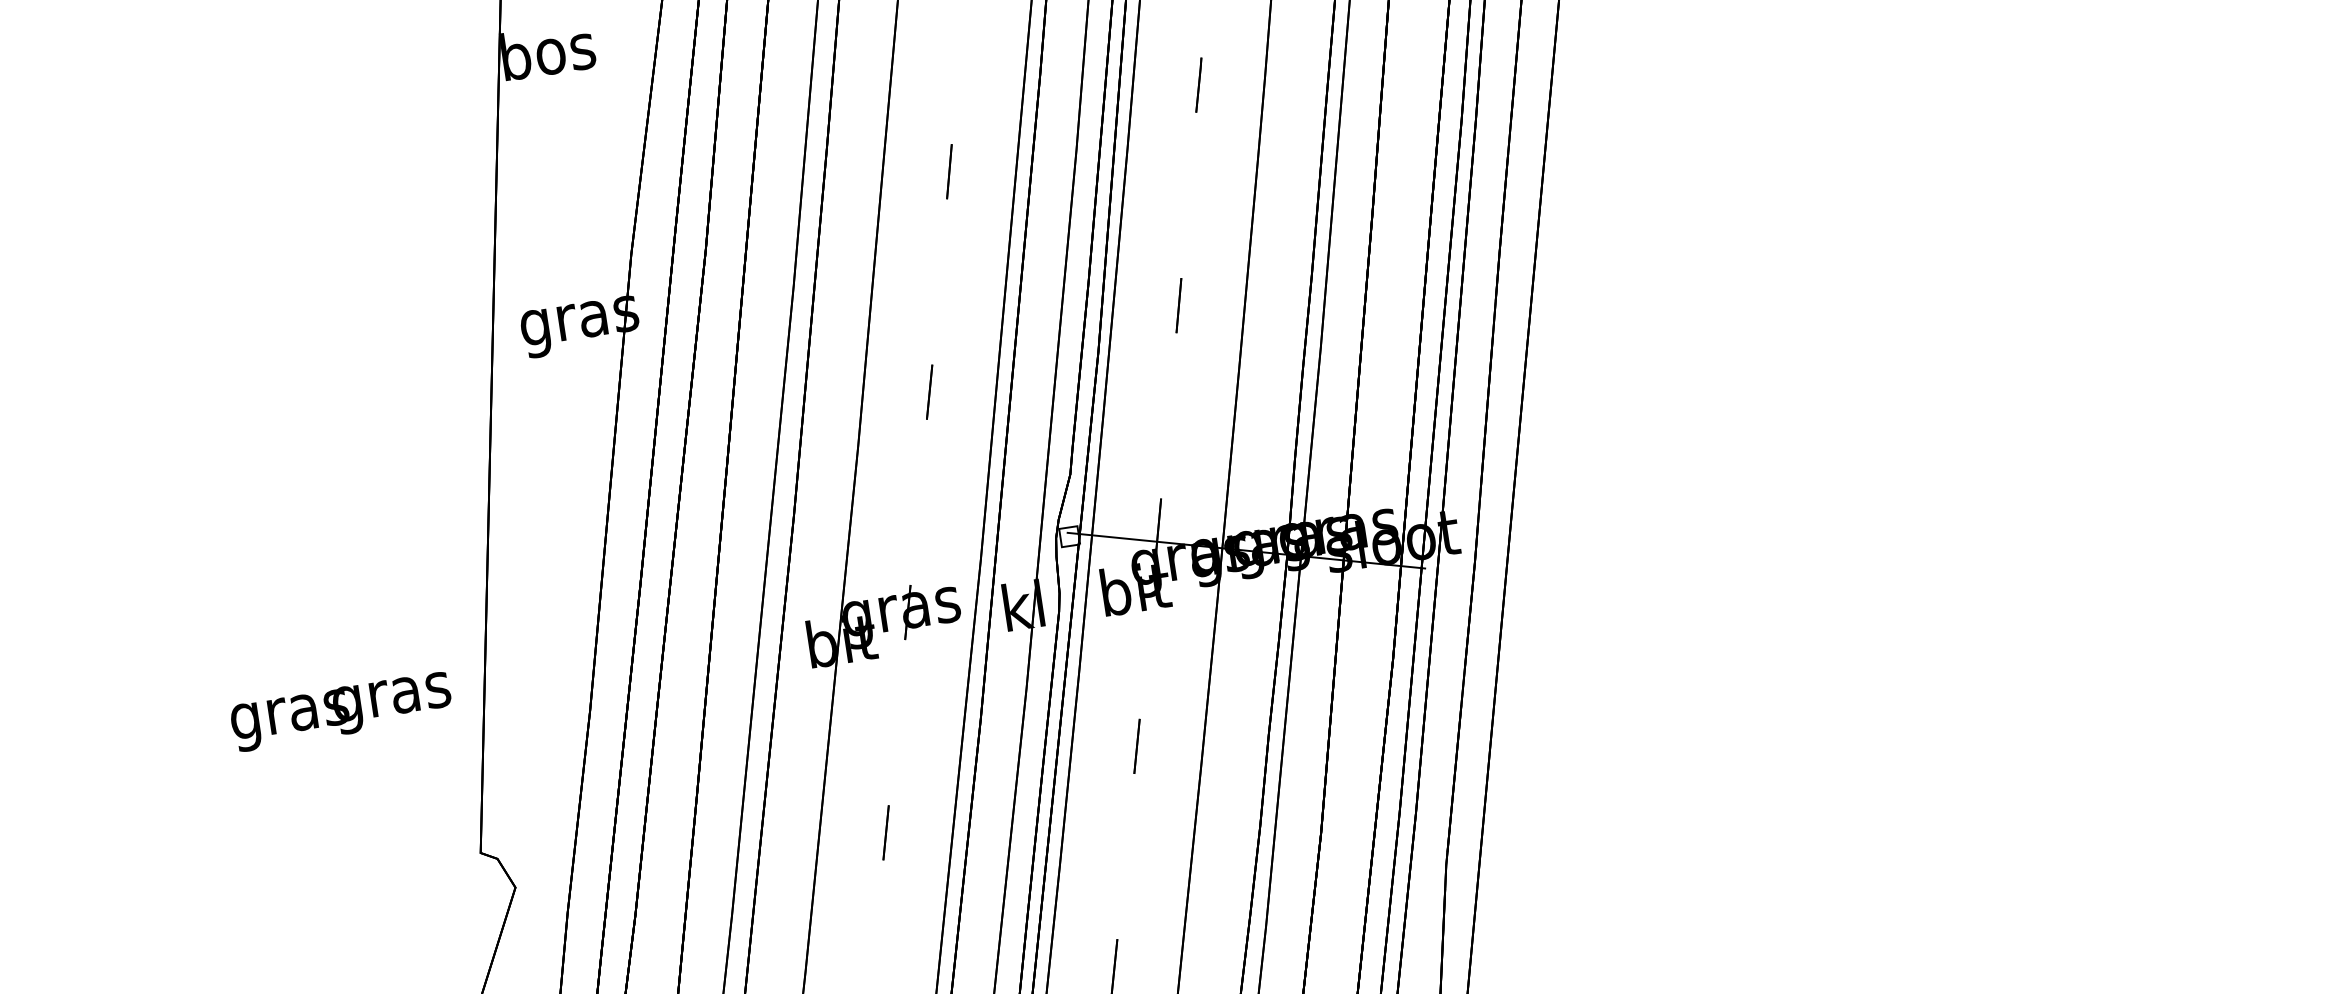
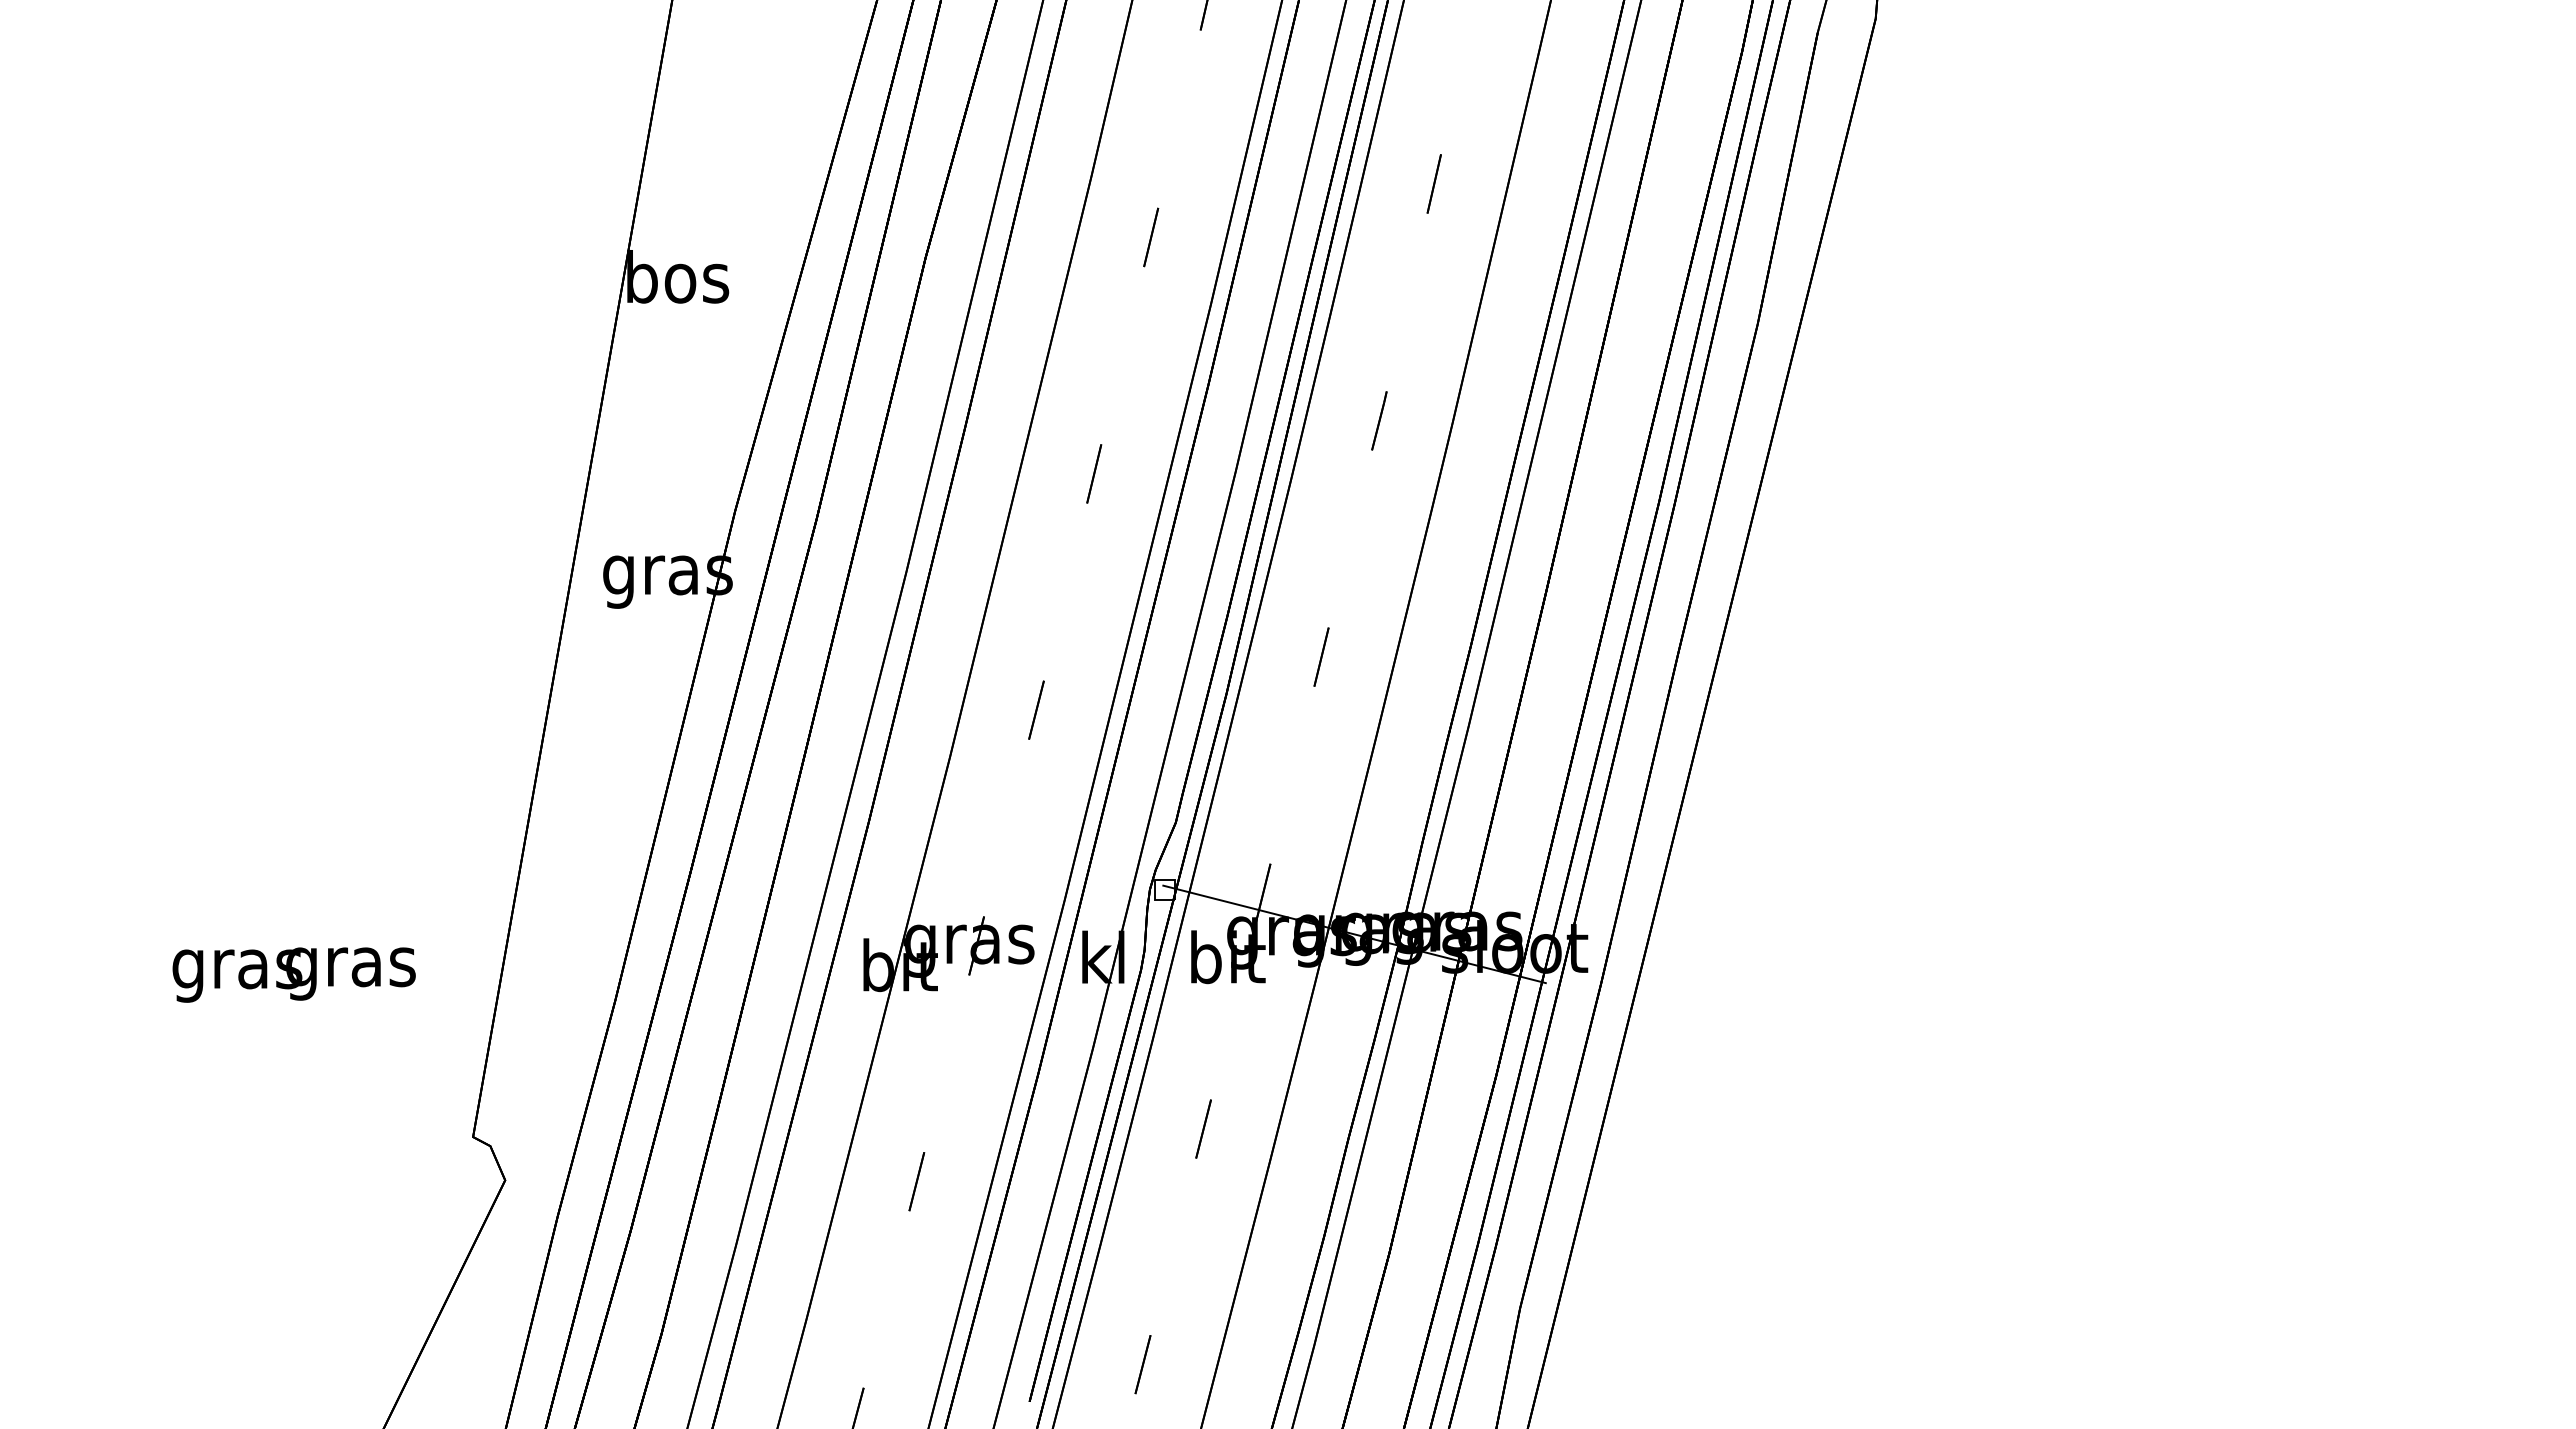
text: (340, 711) -> (293, 974), moved

